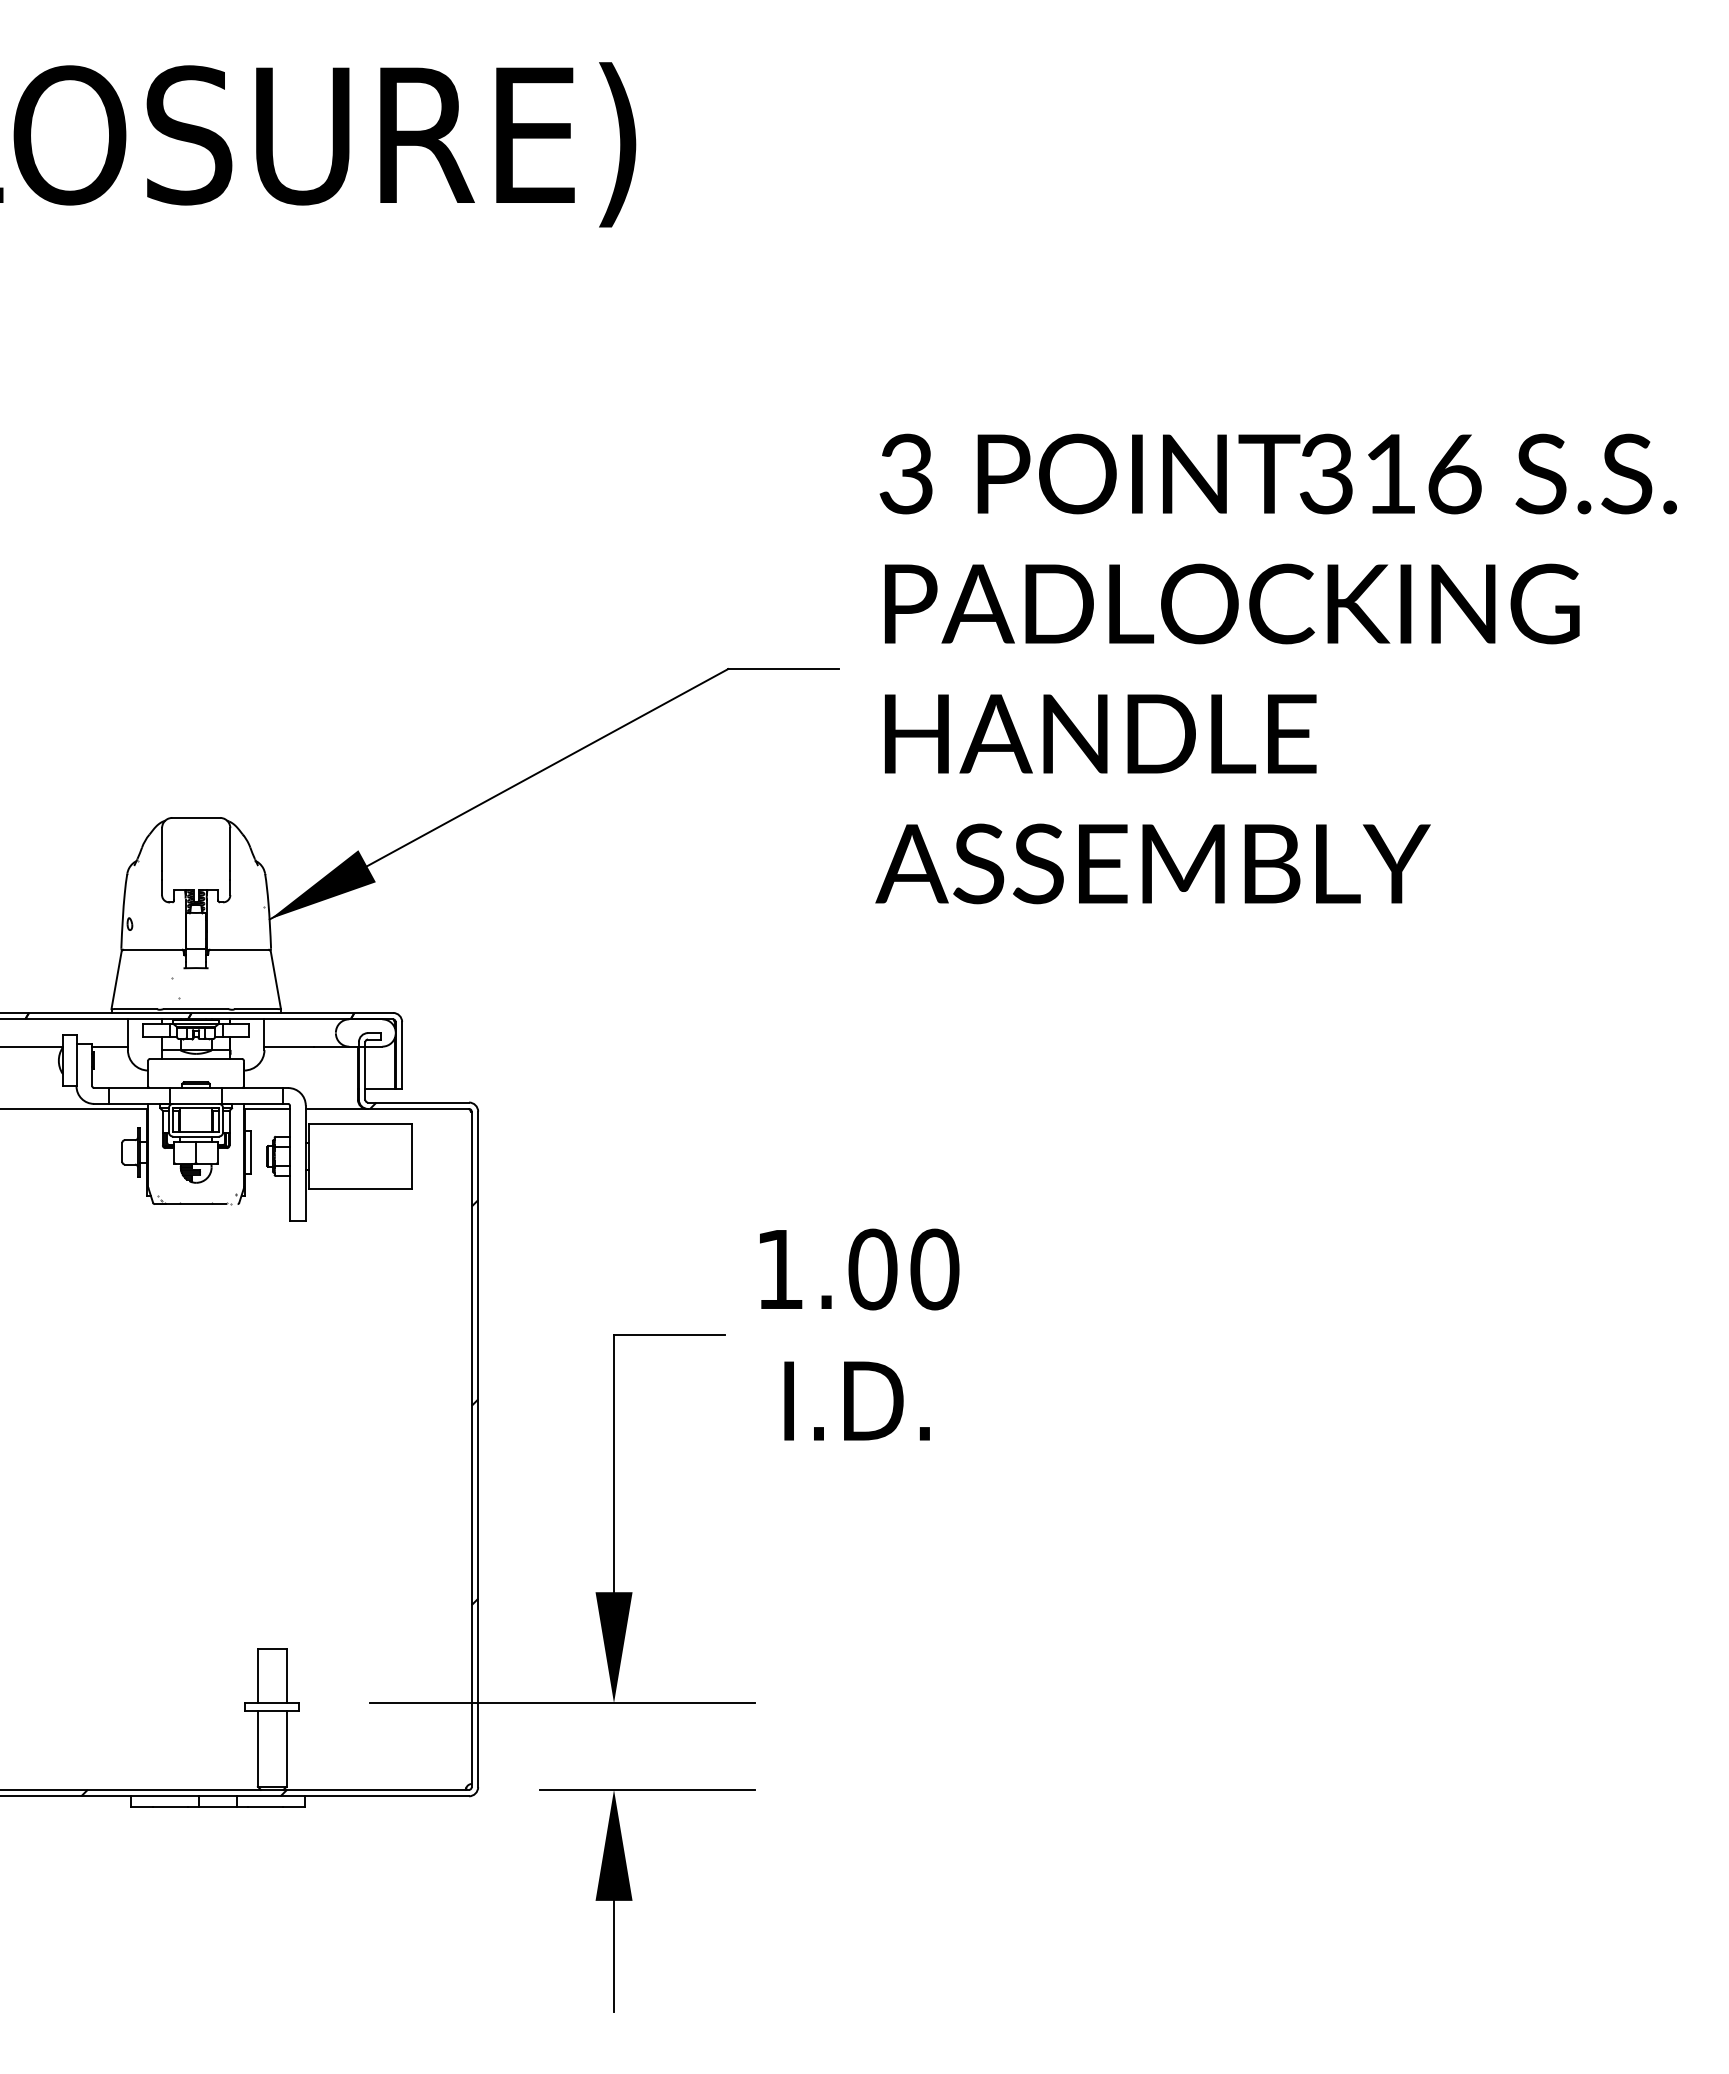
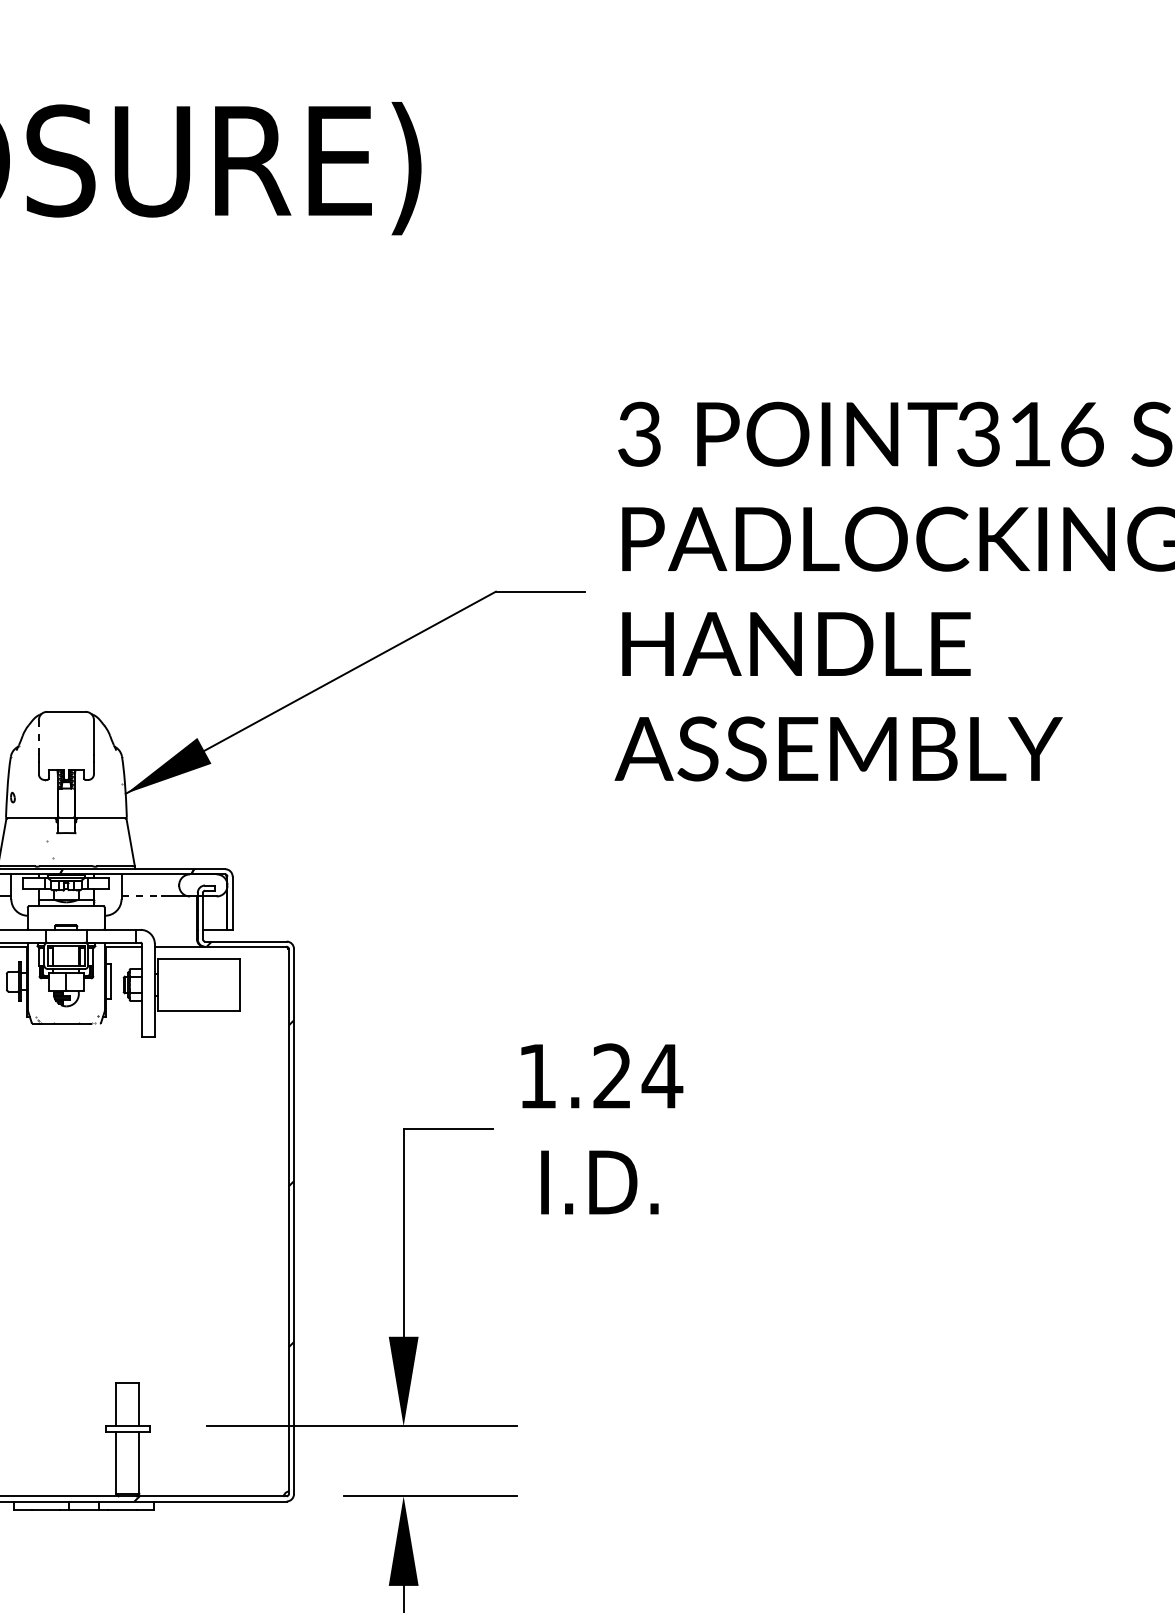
line: (162, 849) -> (39, 737), solid -> dashed
line: (289, 1046) -> (141, 896), solid -> dashed
text: (904, 1269) -> (638, 1076), 1.00 -> 1.24

